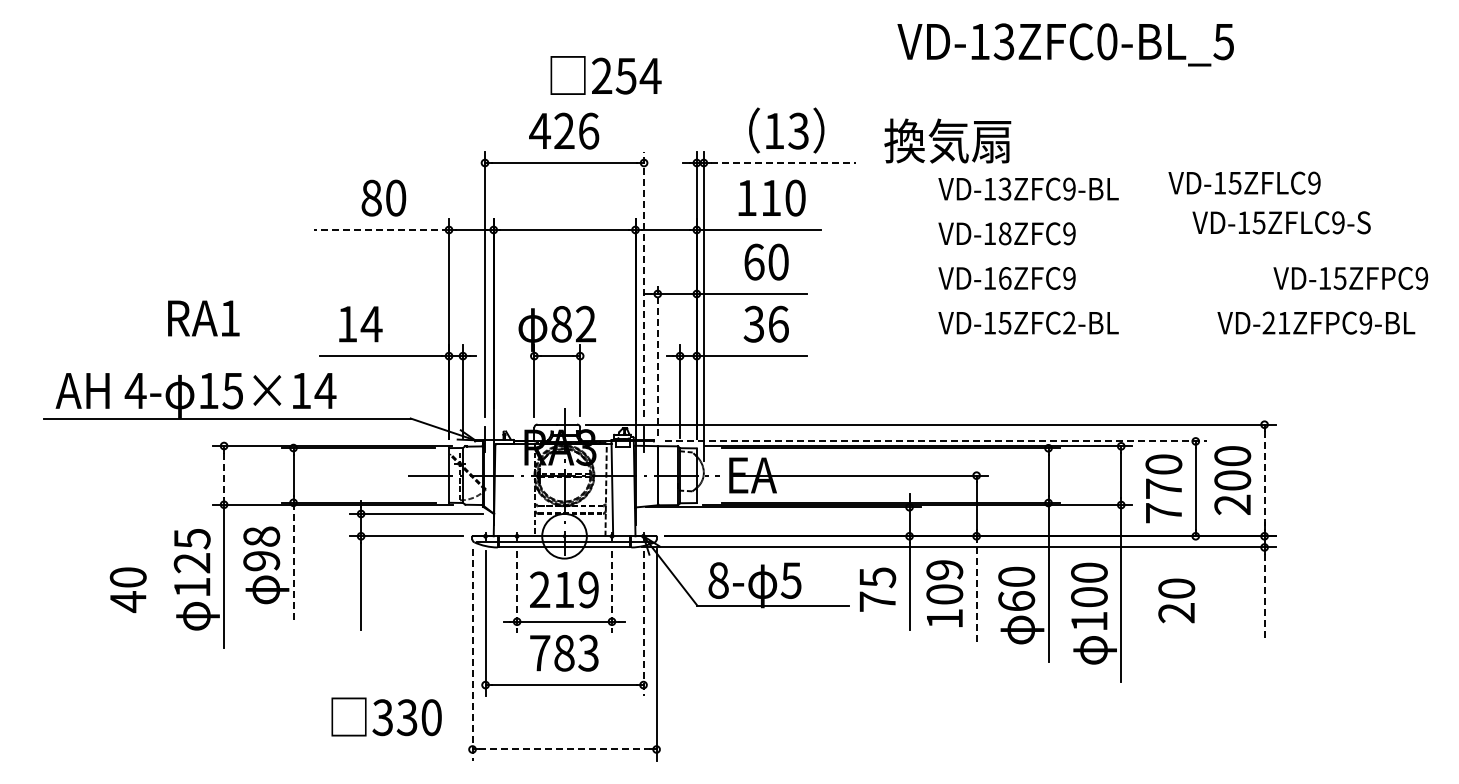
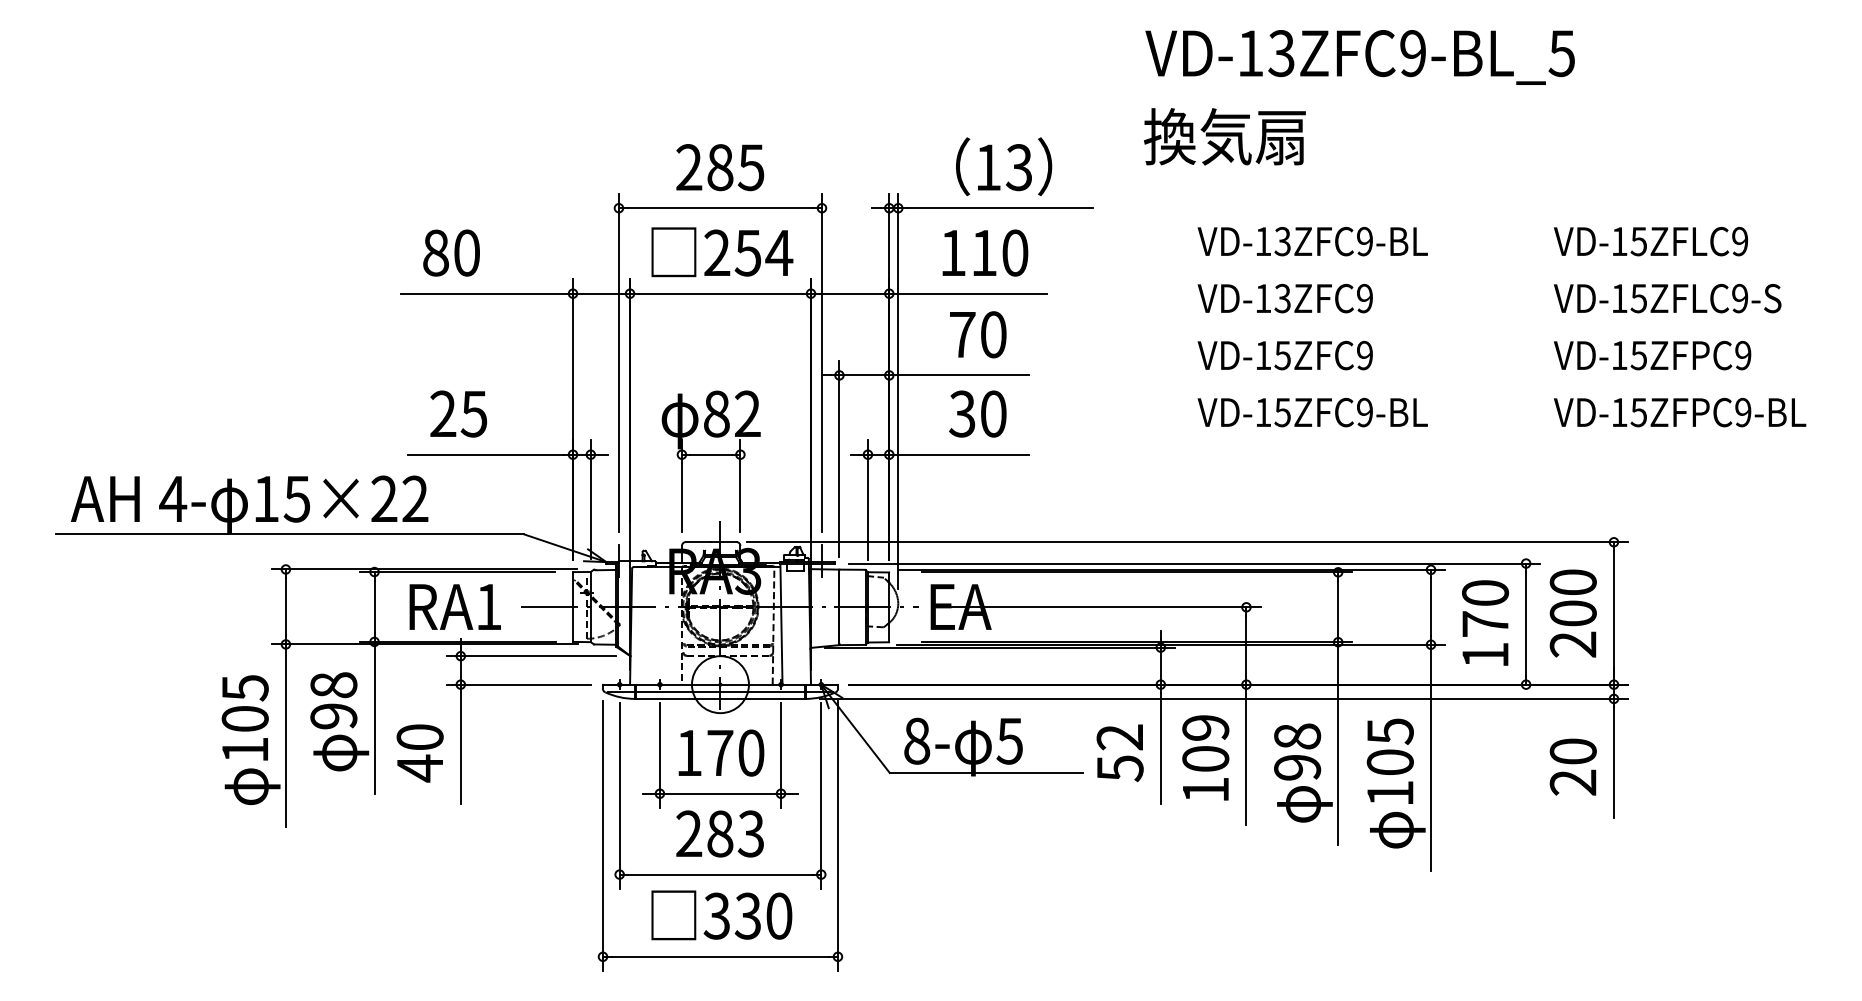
text: (1107, 41) -> (1413, 53), VD-13ZFC0-BL_5 -> VD-13ZFC9-BL_5
text: (605, 75) -> (721, 252), moved
text: (564, 130) -> (720, 166), 426 -> 285
text: (947, 140) -> (1224, 136), moved
line: (783, 163) -> (999, 208), dashed -> solid
text: (1244, 182) -> (1650, 240), moved
text: (383, 197) -> (451, 252), moved
text: (1281, 222) -> (1667, 298), moved
line: (381, 229) -> (486, 293), dashed -> solid
text: (1004, 233) -> (1282, 298), VD-18ZFC9 -> VD-13ZFC9
text: (754, 261) -> (962, 333), 60 -> 70
text: (1004, 278) -> (1282, 355), VD-16ZFC9 -> VD-15ZFC9
text: (1350, 278) -> (1652, 355), moved
line: (644, 283) -> (822, 362), dashed -> solid
text: (203, 318) -> (454, 607), moved
text: (1276, 322) -> (1629, 411), VD-21ZFPC9-BL -> VD-15ZFPC9-BL
text: (359, 323) -> (458, 413), 14 -> 25
text: (778, 323) -> (993, 413), 36 -> 30
text: (1069, 323) -> (1364, 413), VD-15ZFC2-BL -> VD-15ZFC9-BL
line: (657, 359) -> (839, 459), dashed -> solid
text: (313, 390) -> (400, 498), 15×14 -> 15×22
line: (936, 441) -> (1195, 563), dashed -> solid
line: (224, 475) -> (286, 607), dashed -> solid
line: (1264, 481) -> (1613, 614), dashed -> solid
text: (1163, 513) -> (1484, 655), 770 -> 170
line: (293, 562) -> (374, 718), dashed -> solid
text: (191, 563) -> (244, 719), 125 -> 105
text: (1089, 572) -> (1390, 730), 100 -> 105
text: (1016, 588) -> (1297, 751), 60 -> 98
text: (127, 589) -> (419, 752), moved
text: (564, 589) -> (720, 752), 219 -> 170
text: (877, 589) -> (1119, 752), 75 -> 52
line: (517, 591) -> (660, 755), dashed -> solid
line: (612, 591) -> (781, 755), dashed -> solid
line: (976, 591) -> (1246, 755), dashed -> solid
line: (1264, 597) -> (1613, 762), dashed -> solid
text: (1176, 600) -> (1573, 766), moved
line: (643, 623) -> (821, 795), dashed -> solid
text: (540, 652) -> (689, 833), 783 -> 283
line: (472, 654) -> (602, 835), dashed -> solid
text: (386, 716) -> (721, 914), moved
line: (565, 749) -> (721, 956), dashed -> solid

